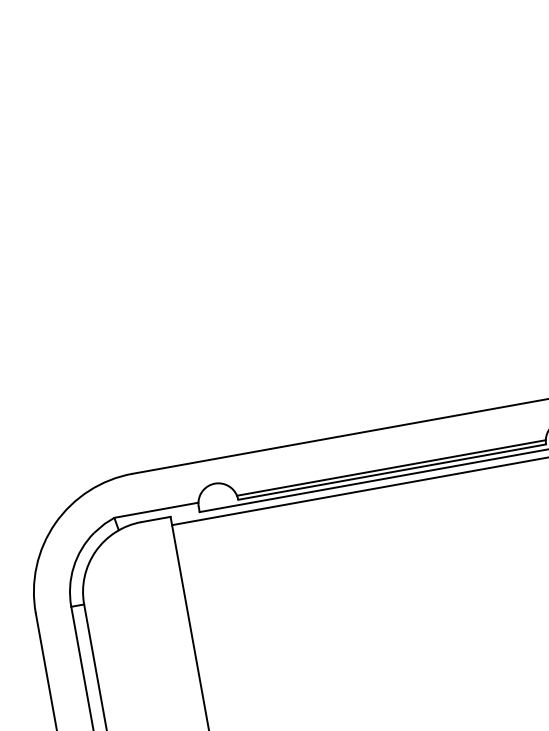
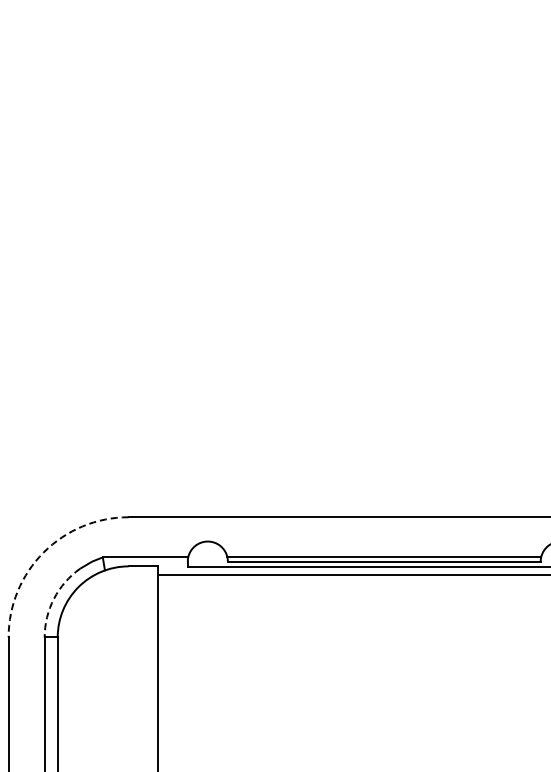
arc: (55, 523) -> (43, 552), solid -> dashed
arc: (74, 566) -> (54, 598), solid -> dashed

